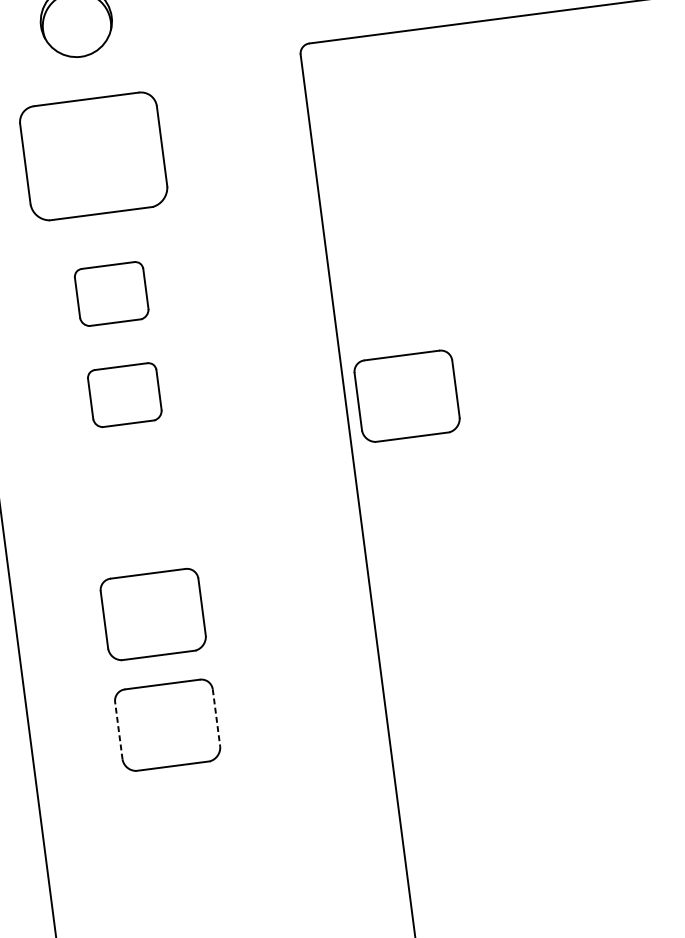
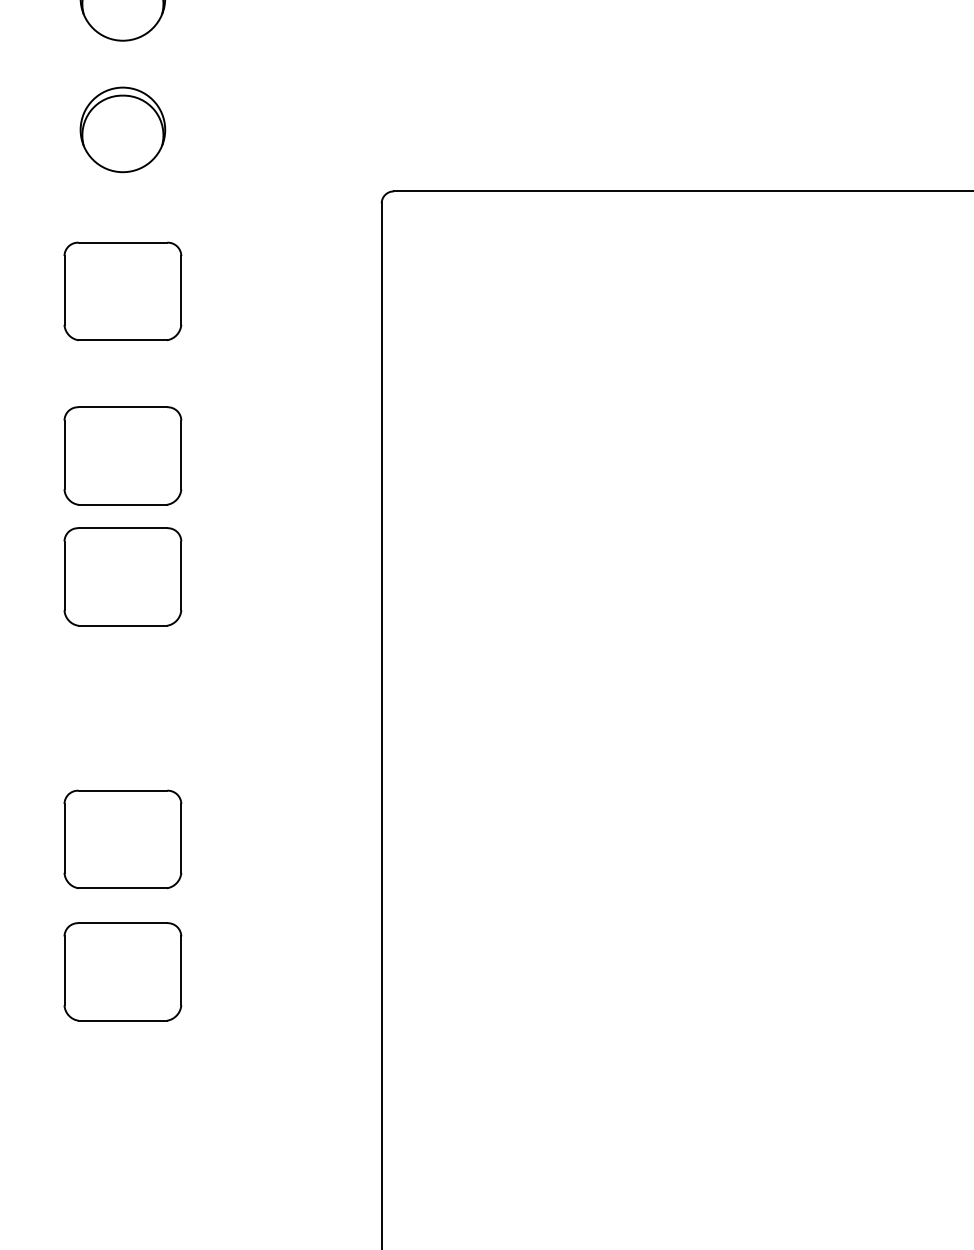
part: (93, 156) -> (122, 291), size x0.71
part: (111, 293) -> (122, 455), size x1.43
part: (124, 394) -> (122, 576), size x1.43
part: (406, 396) -> (454, 621), removed
line: (216, 718) -> (181, 971), dashed -> solid
line: (118, 730) -> (64, 970), dashed -> solid

